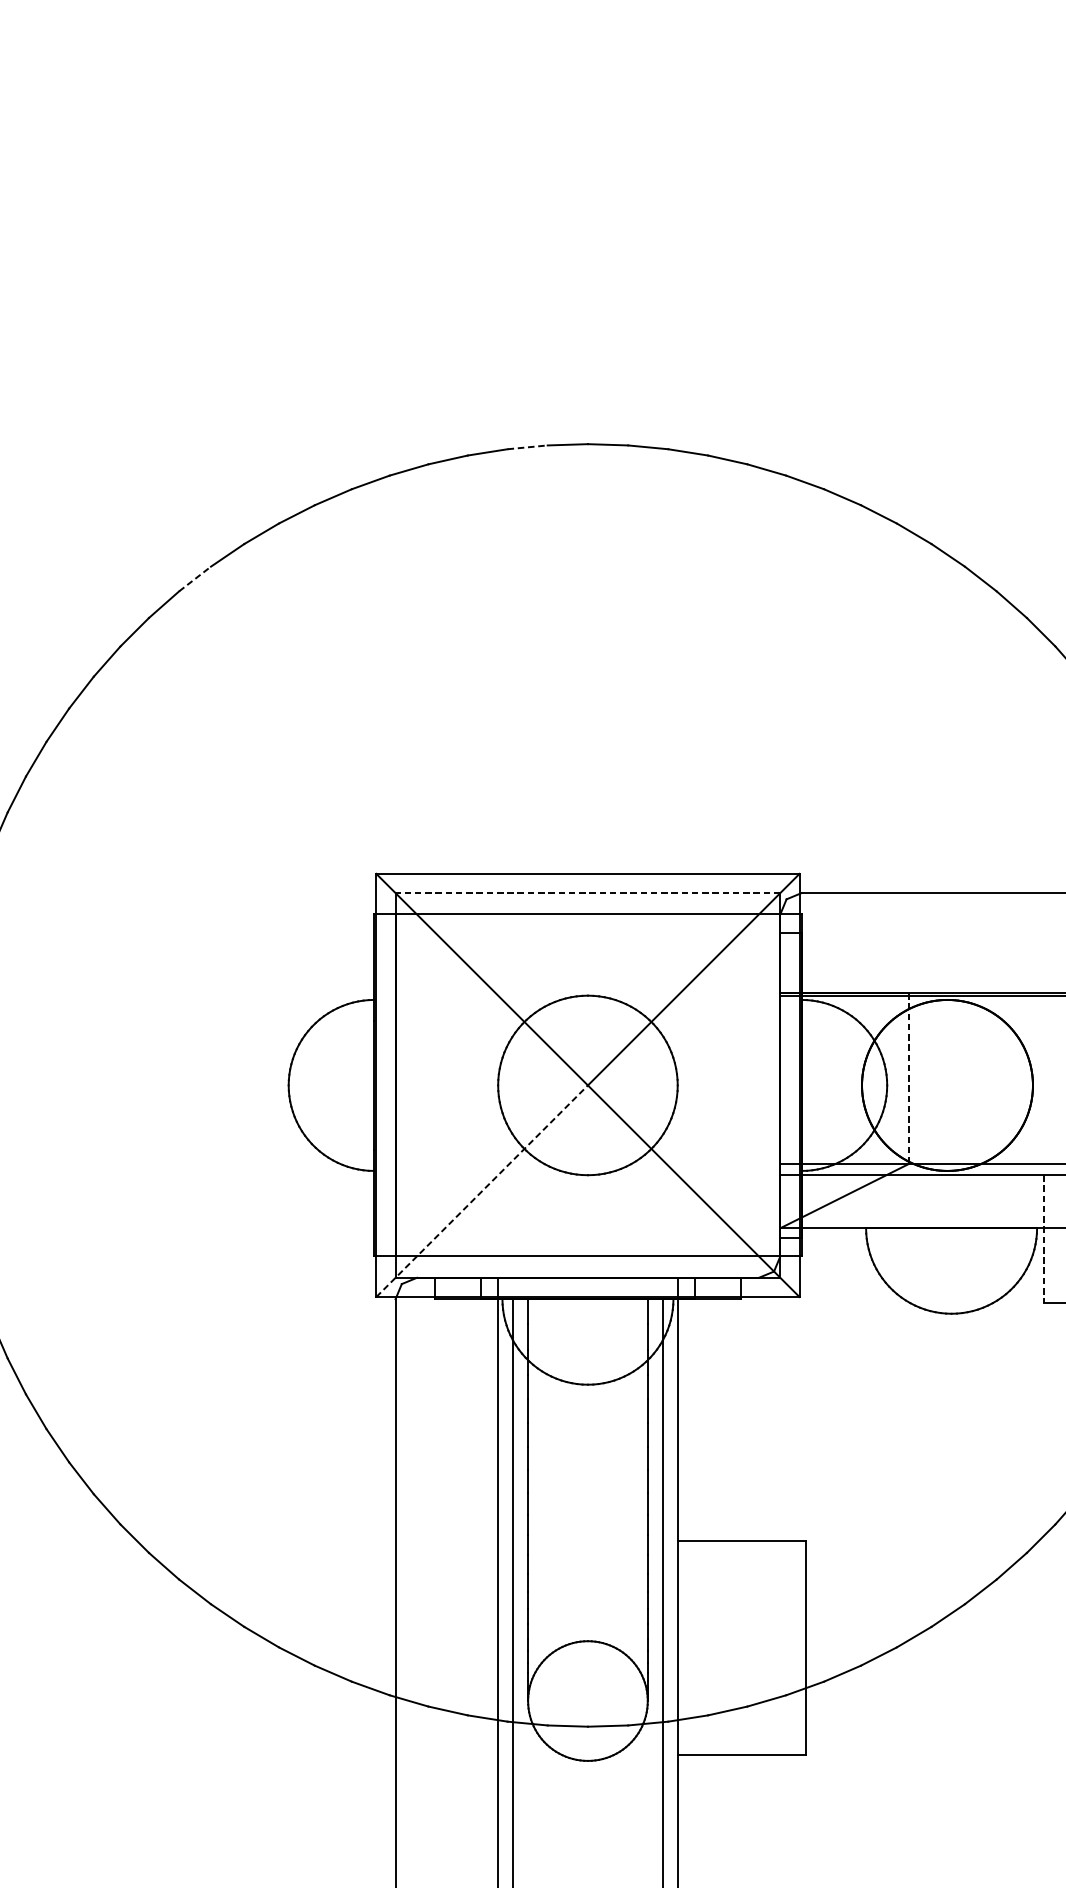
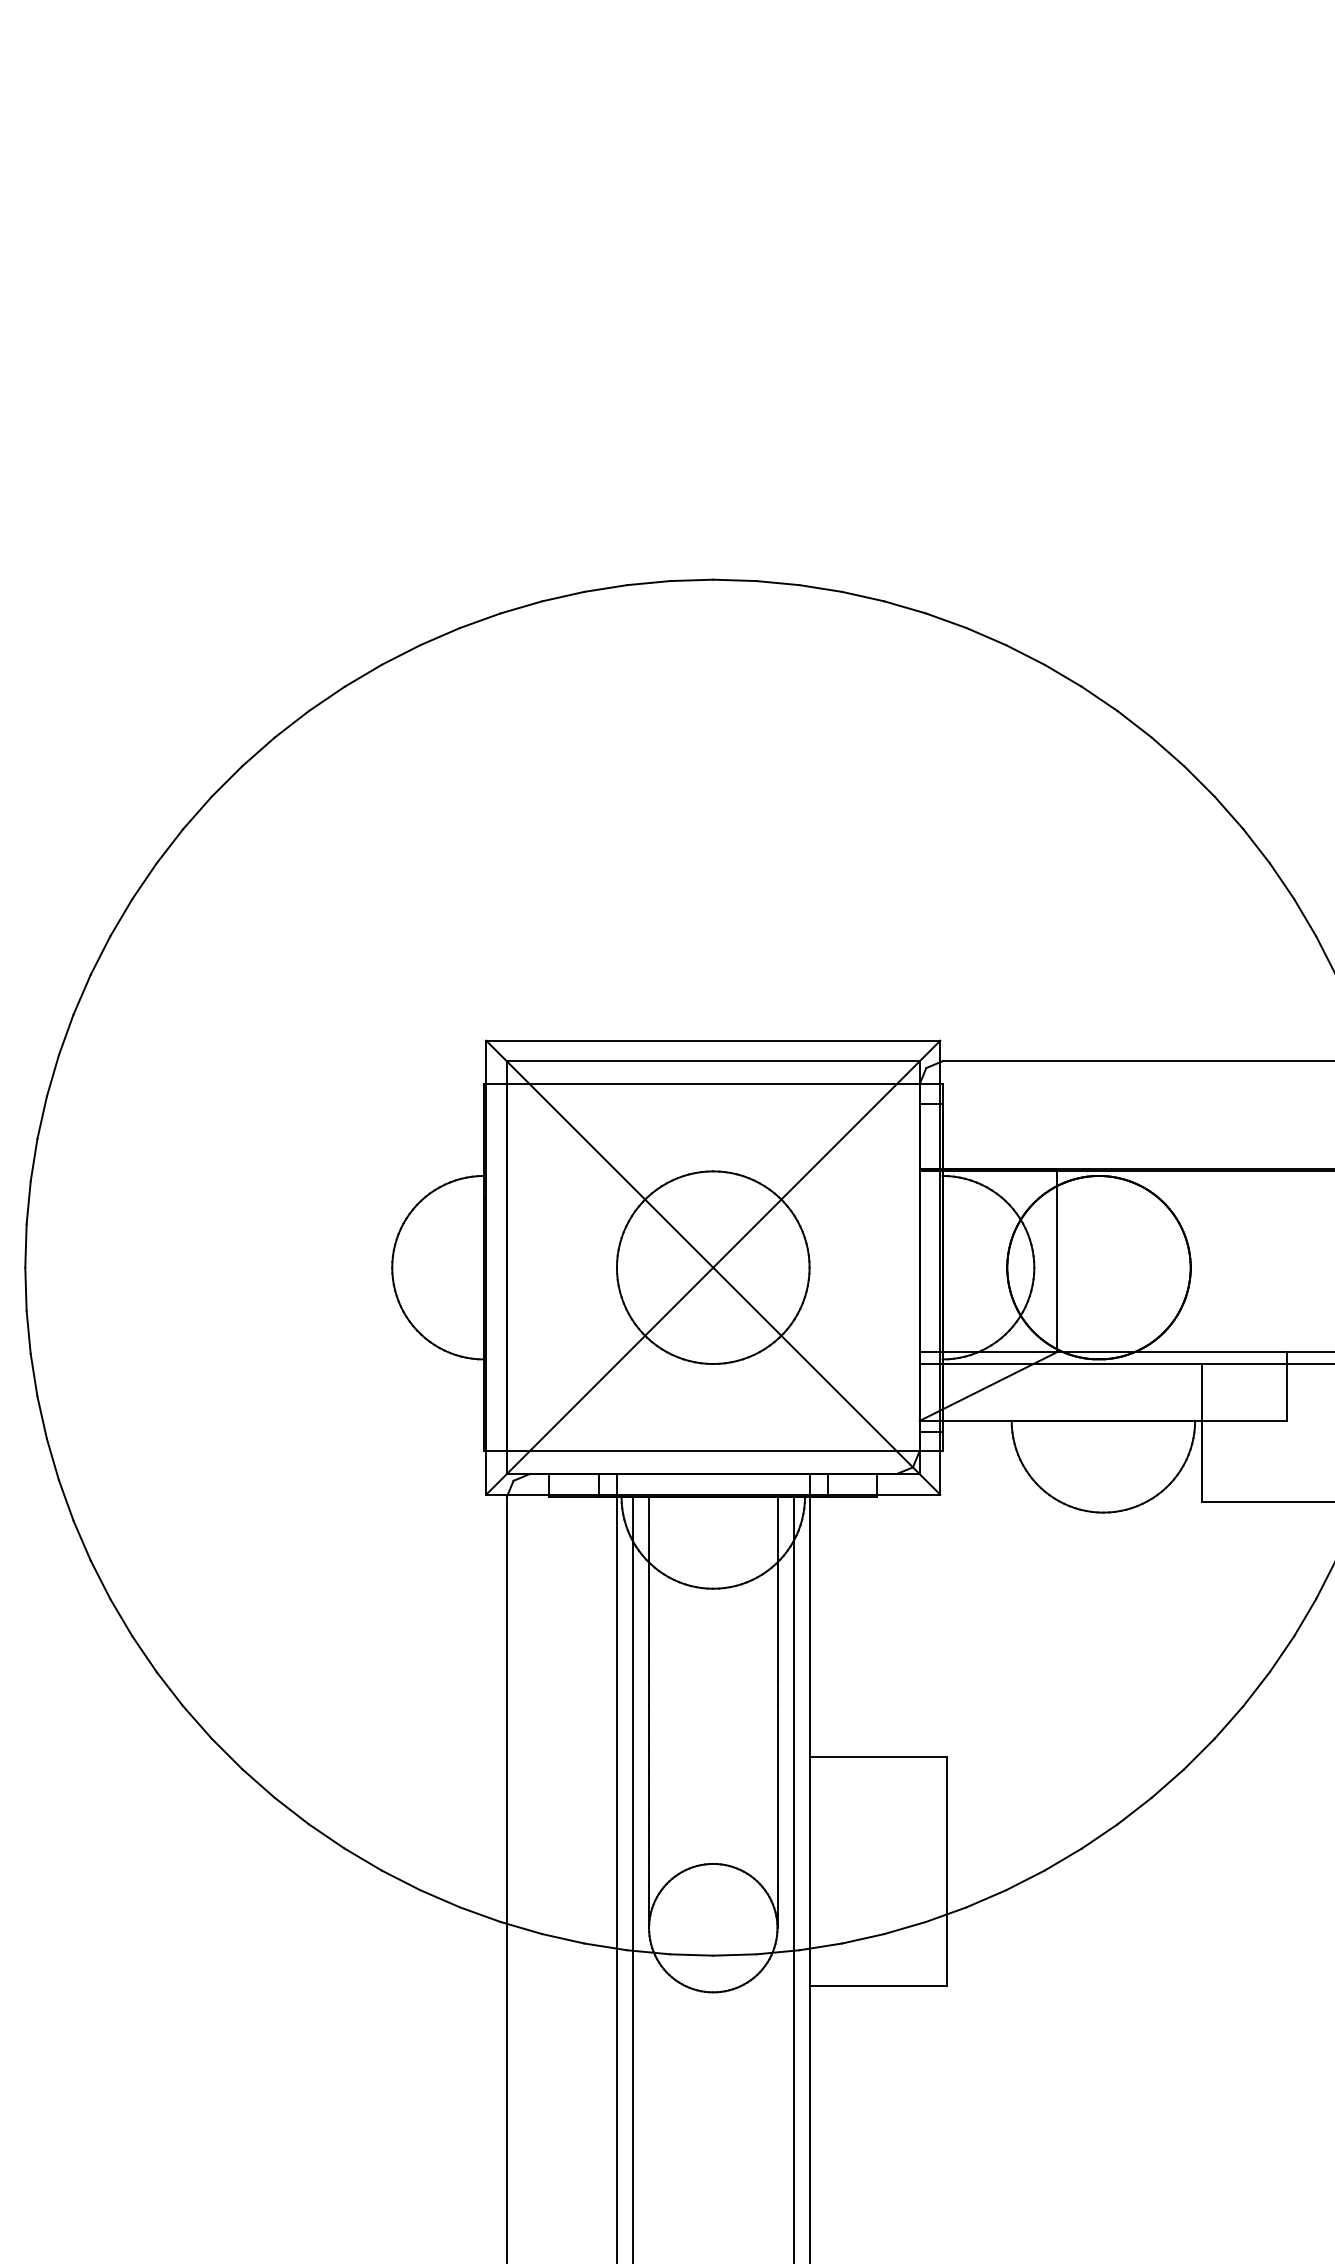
line: (527, 447) -> (648, 583), dashed -> solid
line: (194, 579) -> (291, 724), dashed -> solid
line: (587, 893) -> (712, 1061), dashed -> solid
line: (908, 1078) -> (1057, 1260), dashed -> solid
line: (481, 1191) -> (599, 1381), dashed -> solid
line: (1043, 1239) -> (1202, 1432), dashed -> solid

